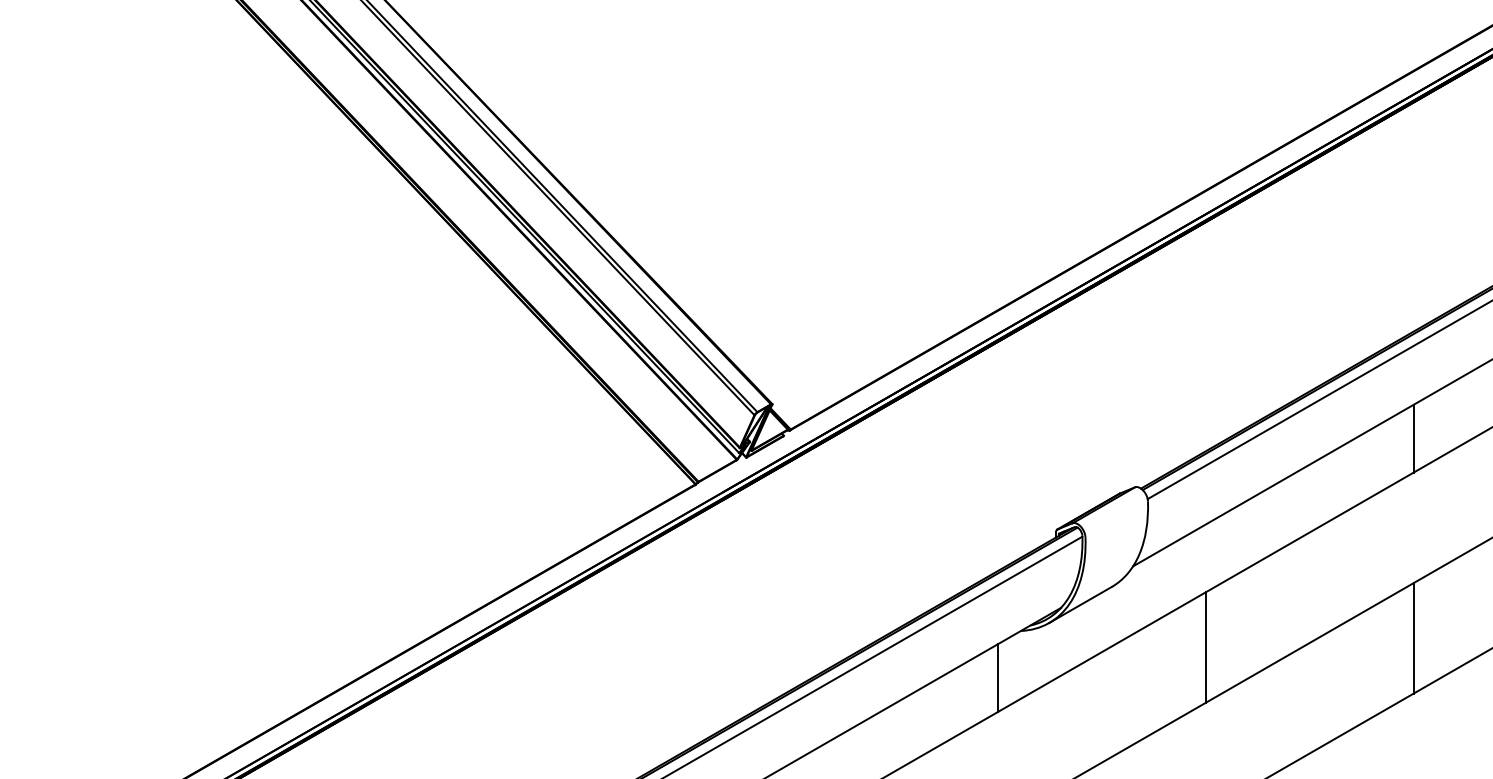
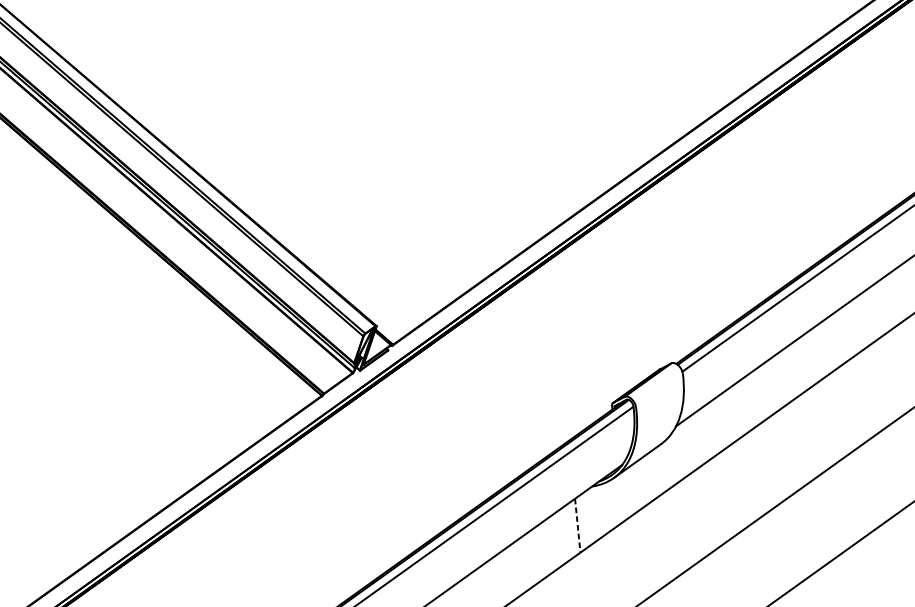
line: (1413, 438) -> (888, 302), removed
line: (1413, 638) -> (904, 461), removed
line: (1206, 647) -> (740, 484), removed
line: (998, 677) -> (577, 525), solid -> dashed

